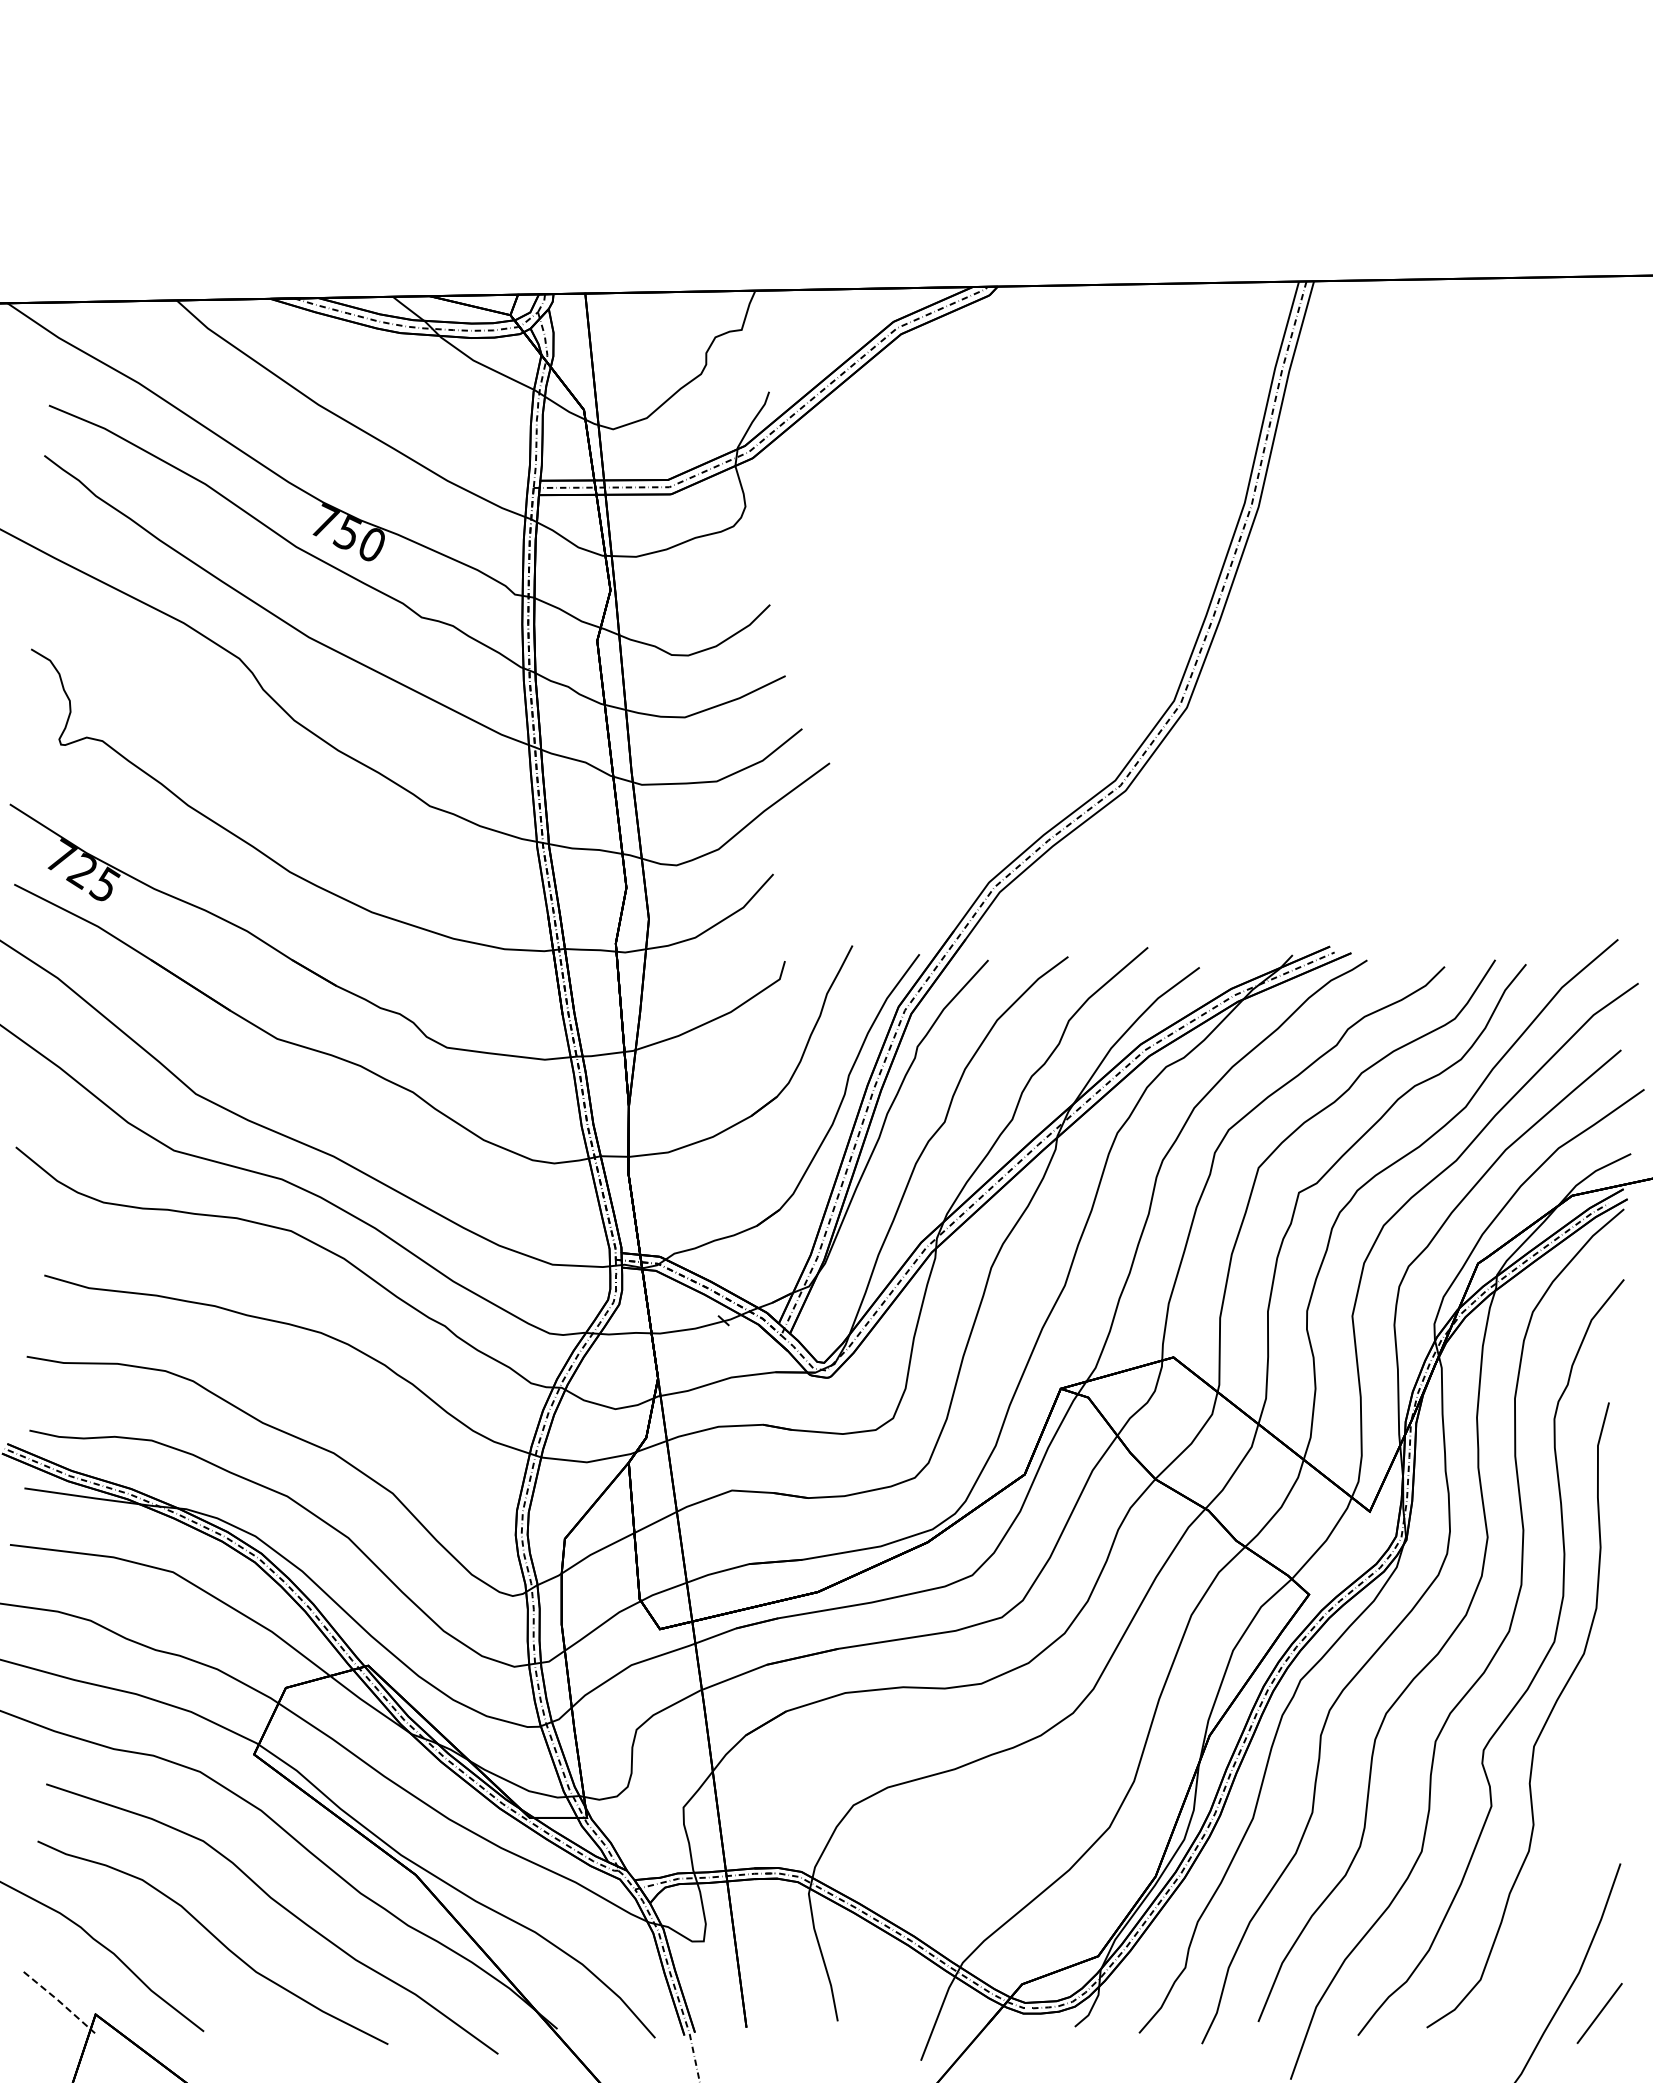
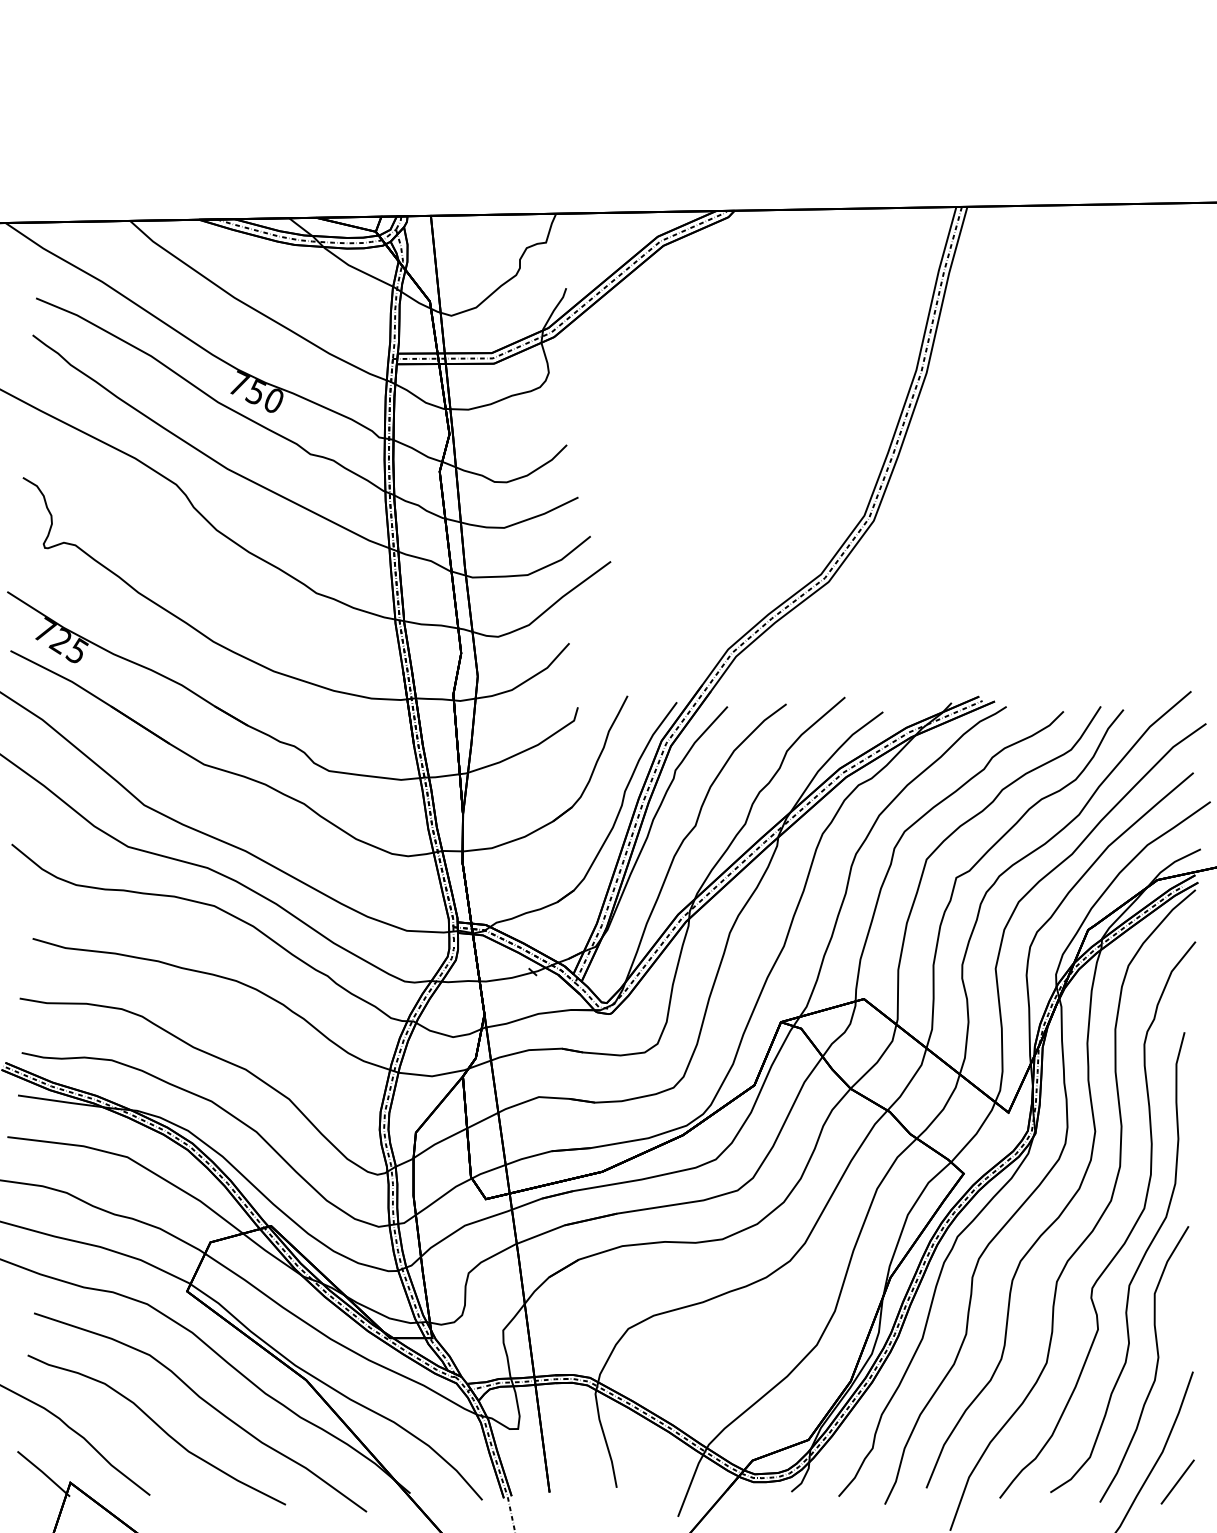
curve: (1570, 1855) -> (1156, 1365), added
line: (59, 2001) -> (43, 1473), dashed -> solid

